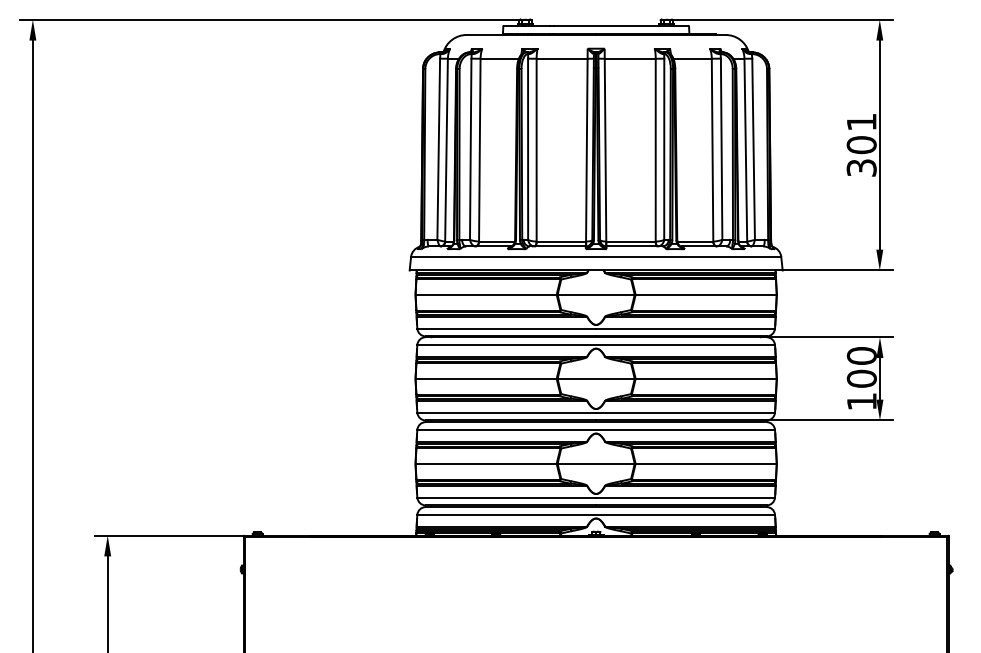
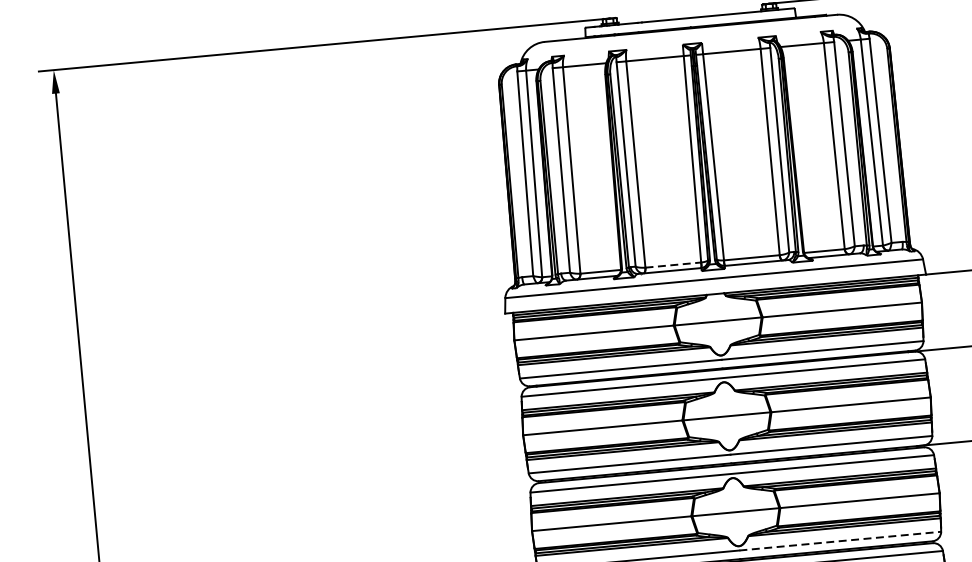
line: (561, 241) -> (673, 264), solid -> dashed
line: (686, 497) -> (841, 540), solid -> dashed

